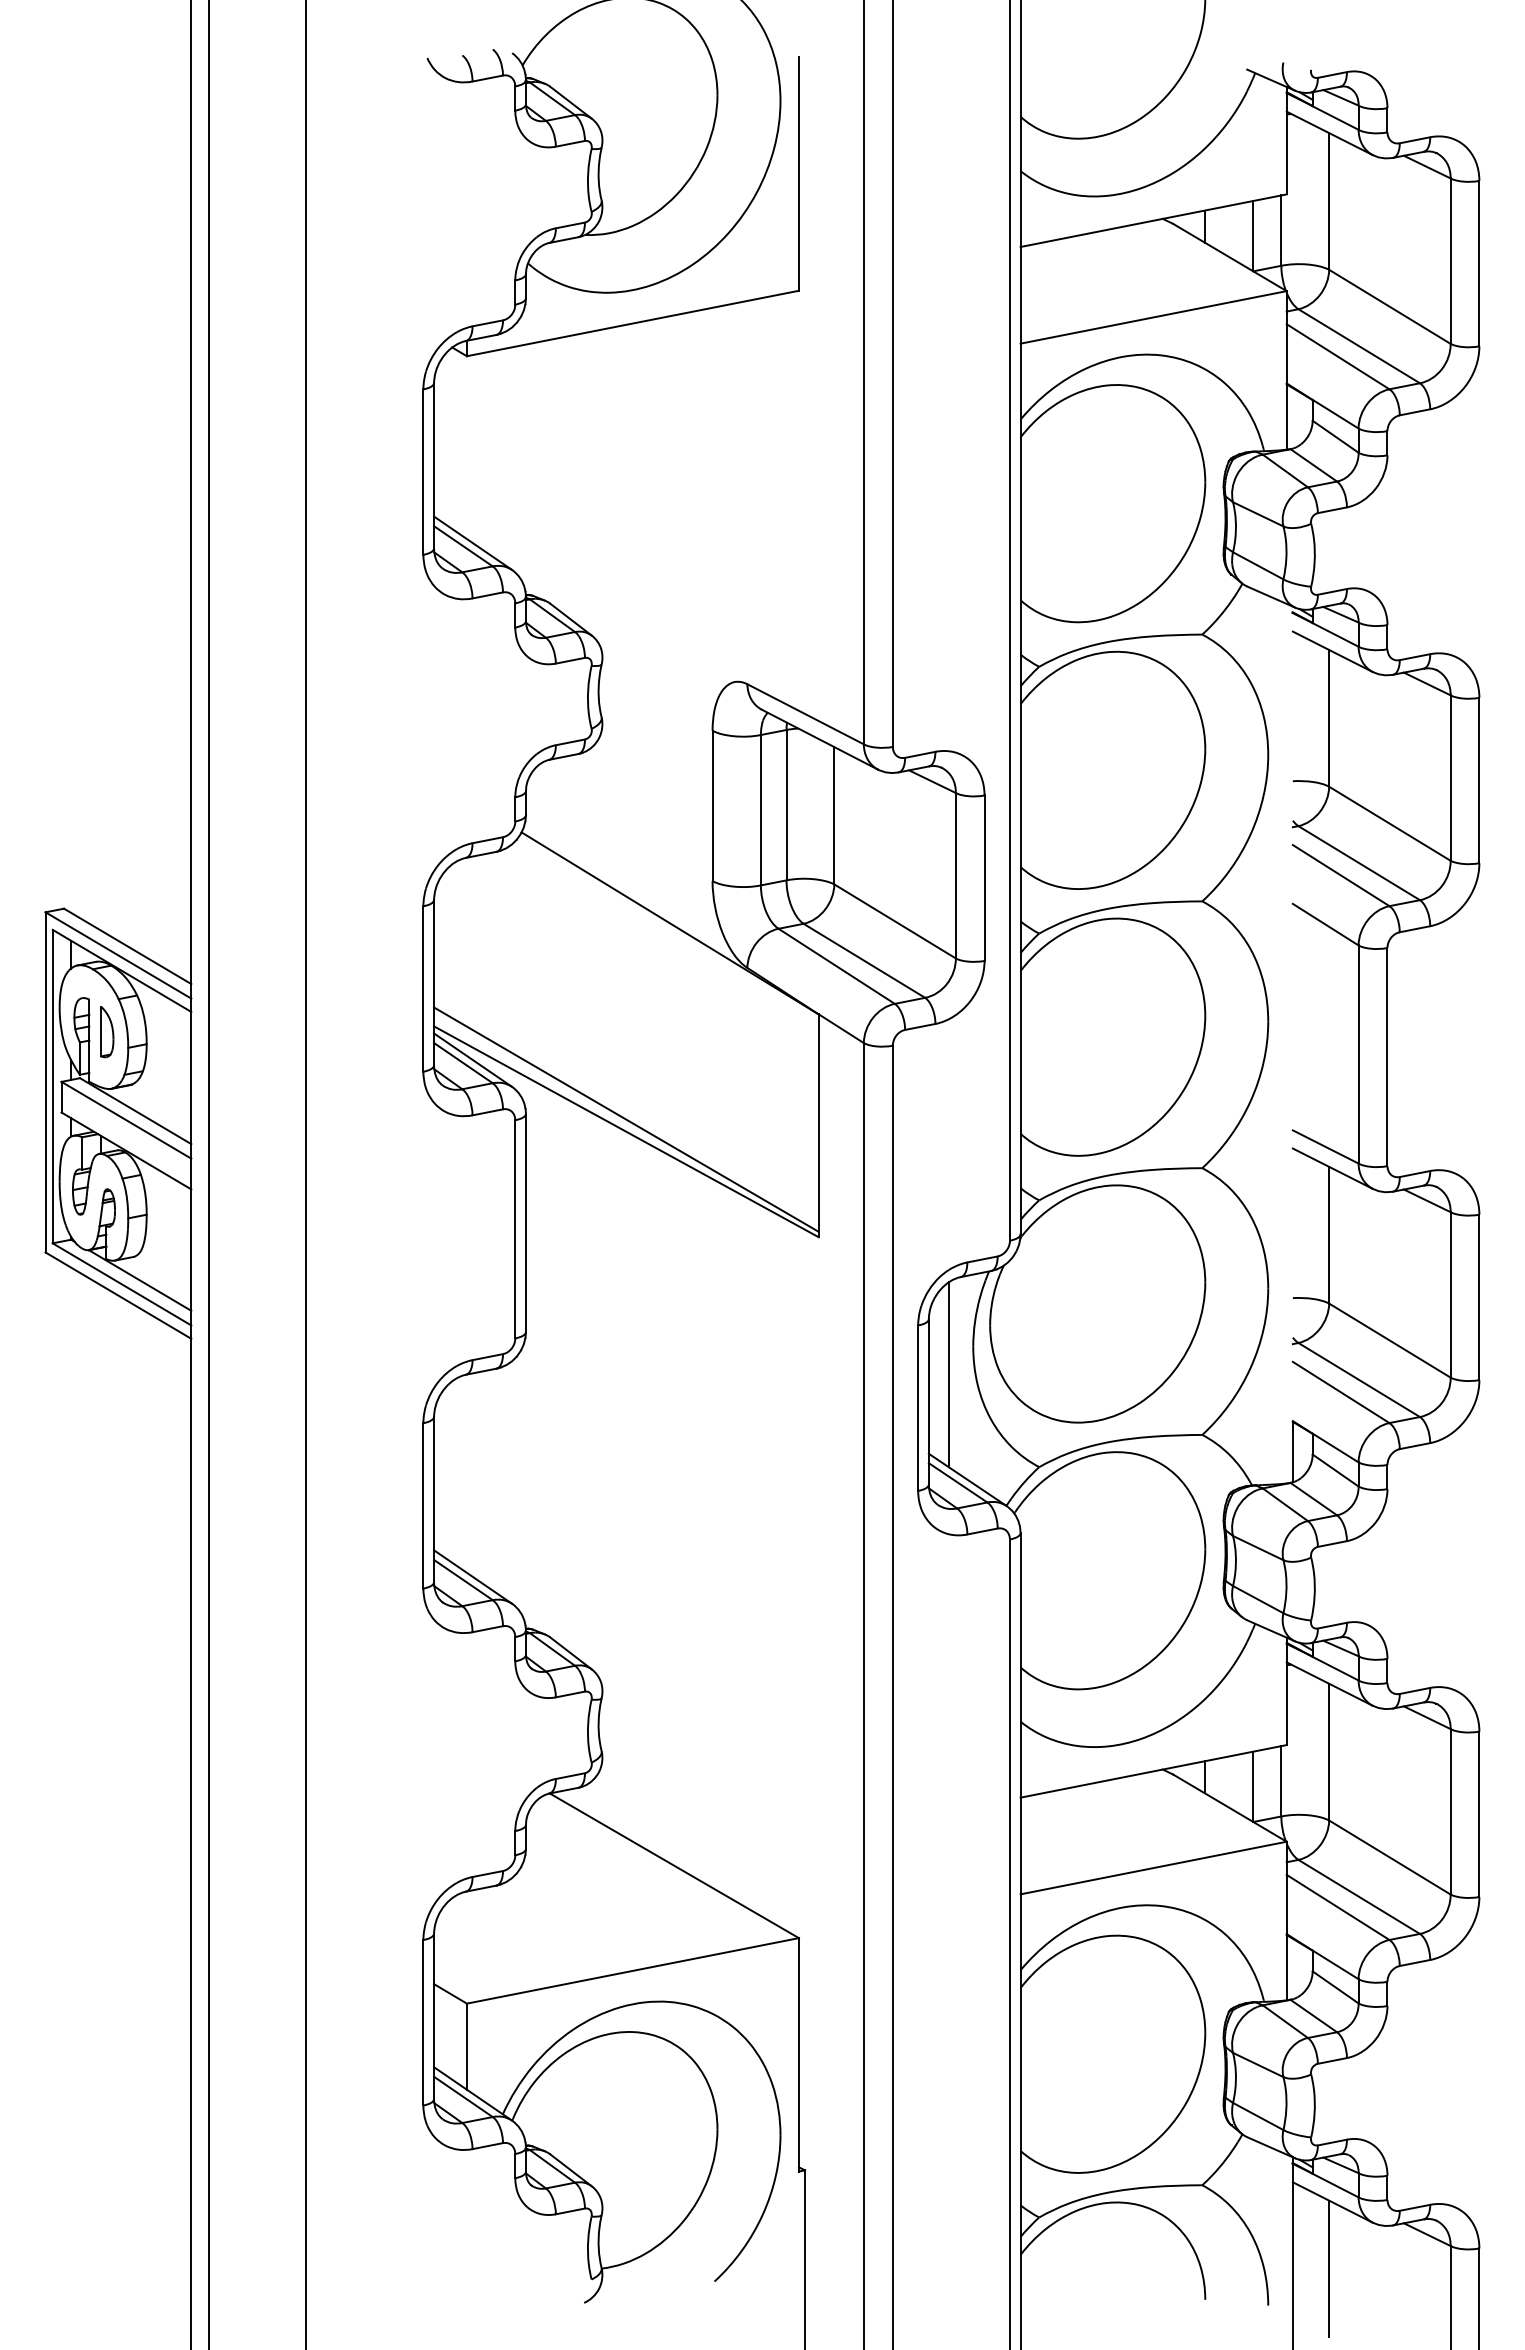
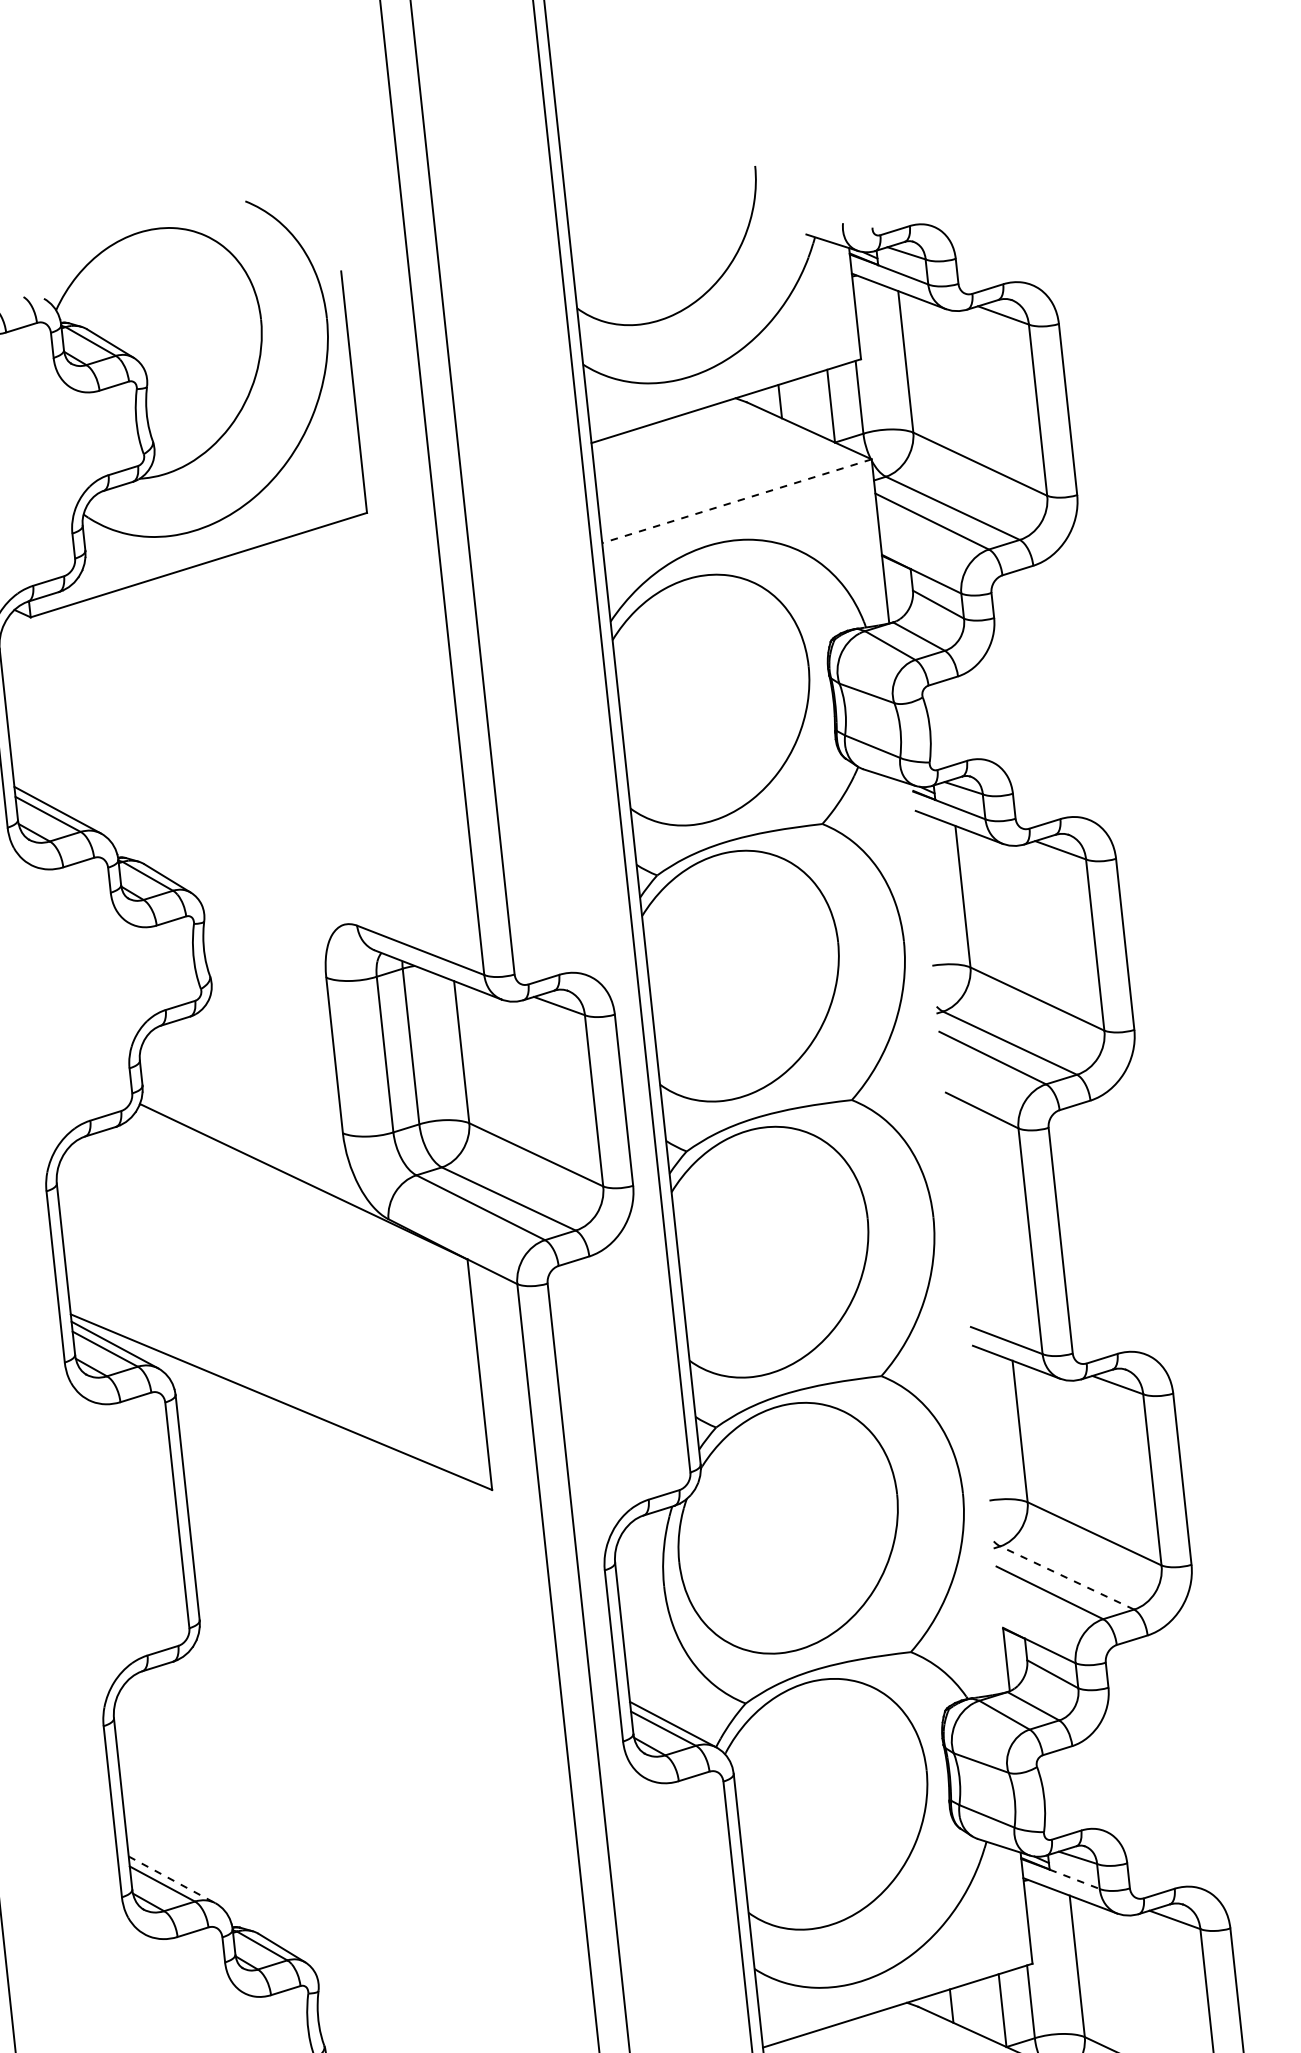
line: (1153, 317) -> (736, 501), solid -> dashed
line: (626, 1119) -> (280, 1389), removed
line: (948, 1374) -> (641, 1617), removed
line: (1358, 1379) -> (1066, 1577), solid -> dashed
line: (473, 1577) -> (172, 1880), solid -> dashed
line: (1335, 1668) -> (1074, 1879), solid -> dashed

